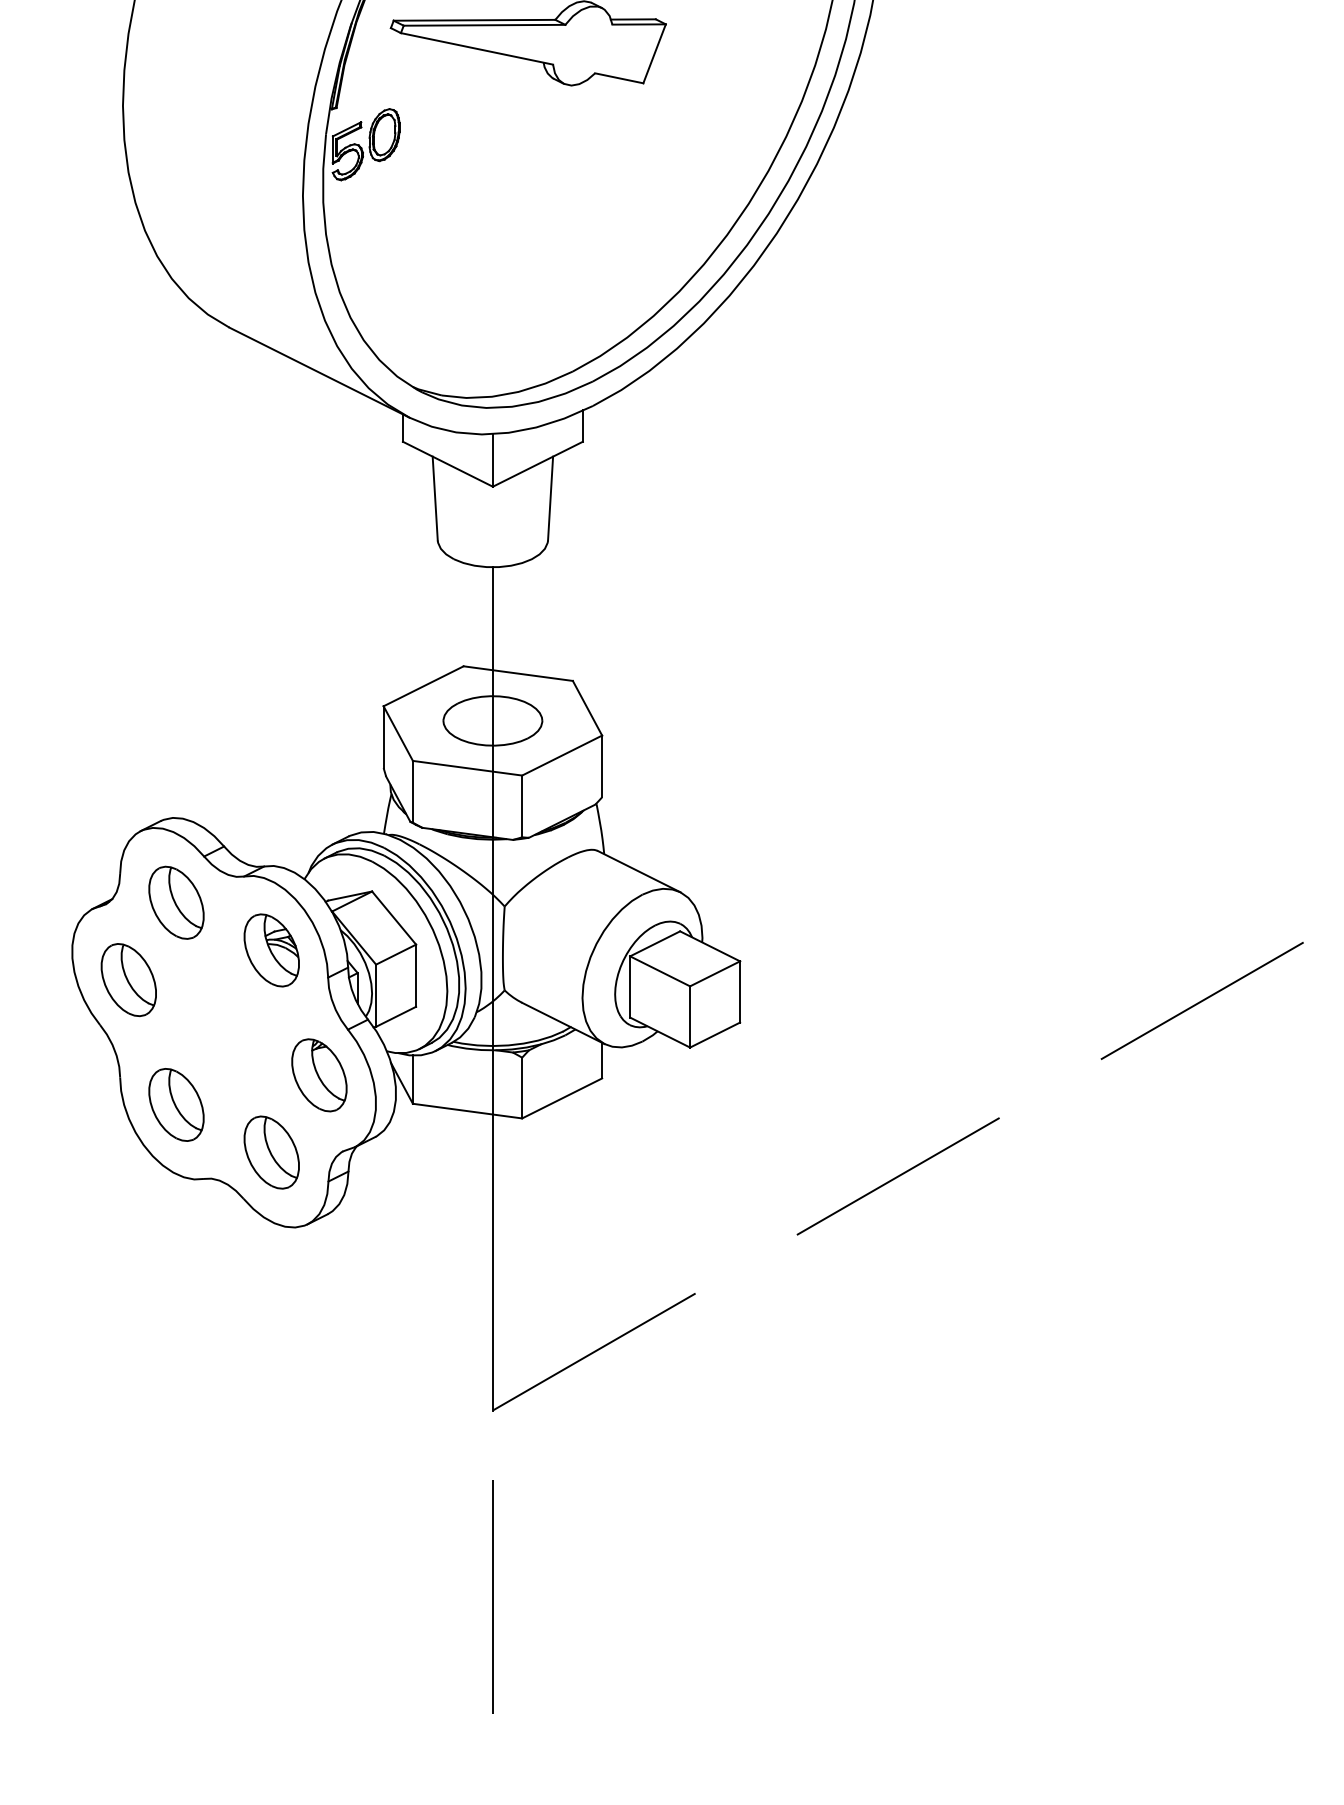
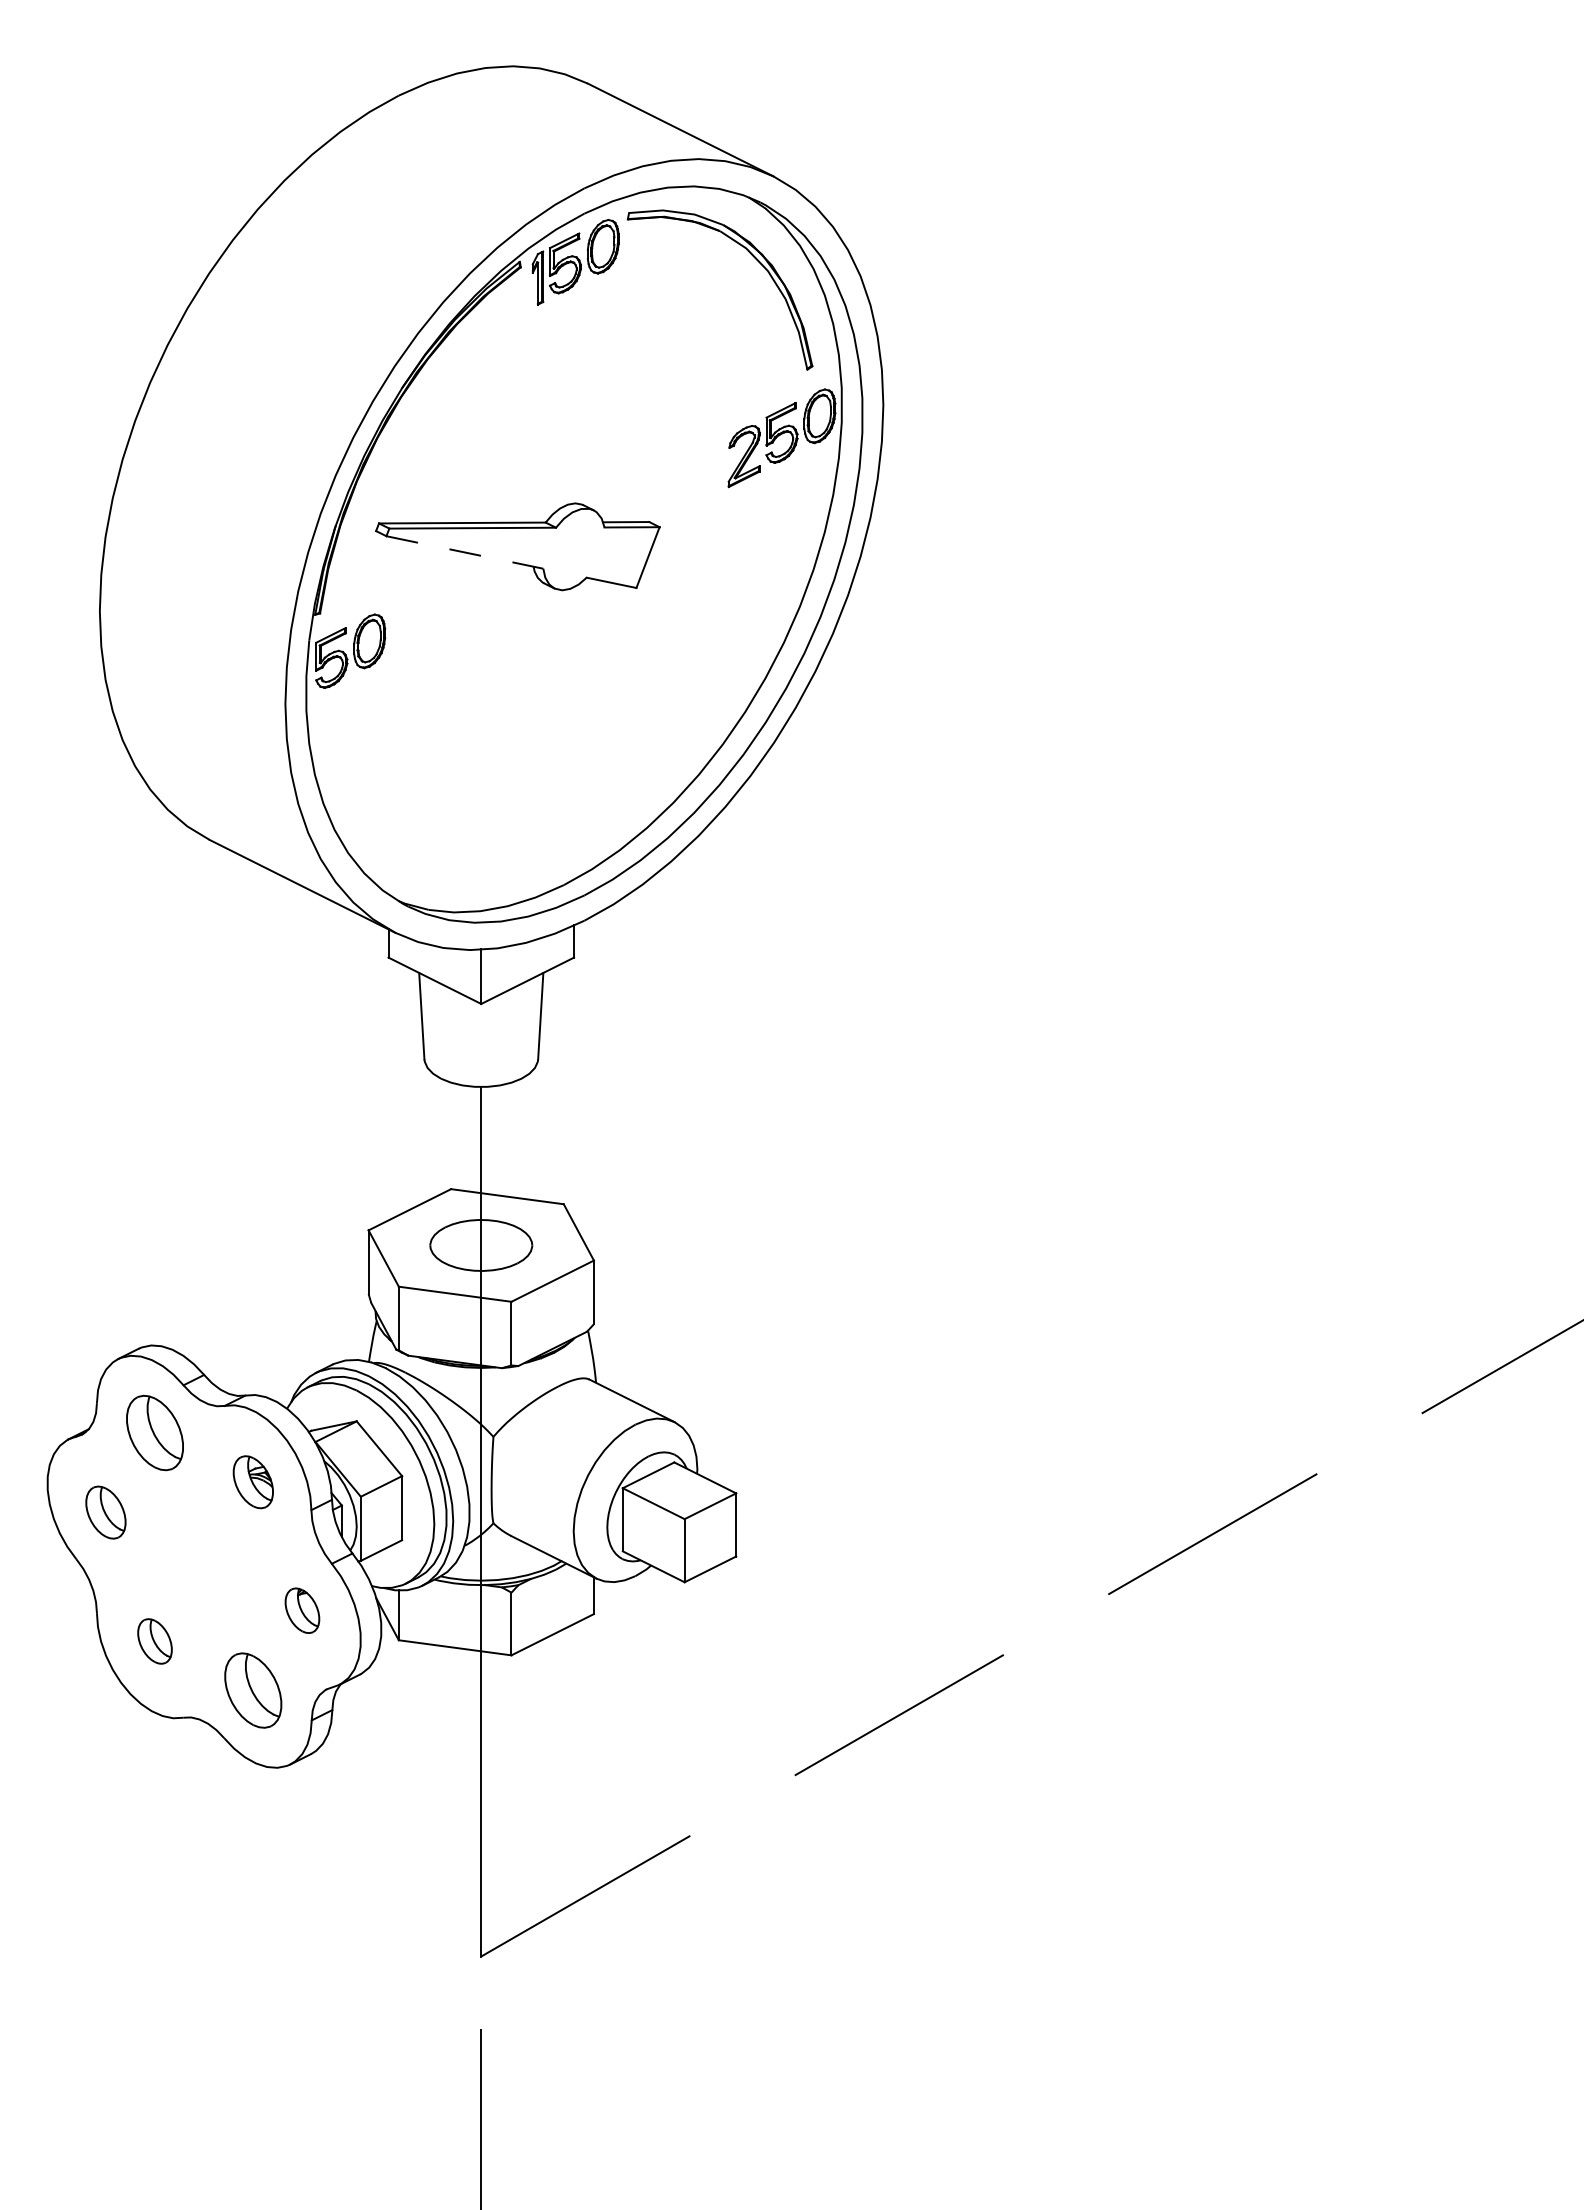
line: (477, 48) -> (465, 552), solid -> dashed
part: (271, 950) -> (253, 1482), size x0.7
part: (128, 979) -> (105, 1512), size x0.7
part: (319, 1074) -> (302, 1610), size x0.6
part: (175, 1105) -> (154, 1641), size x0.6

